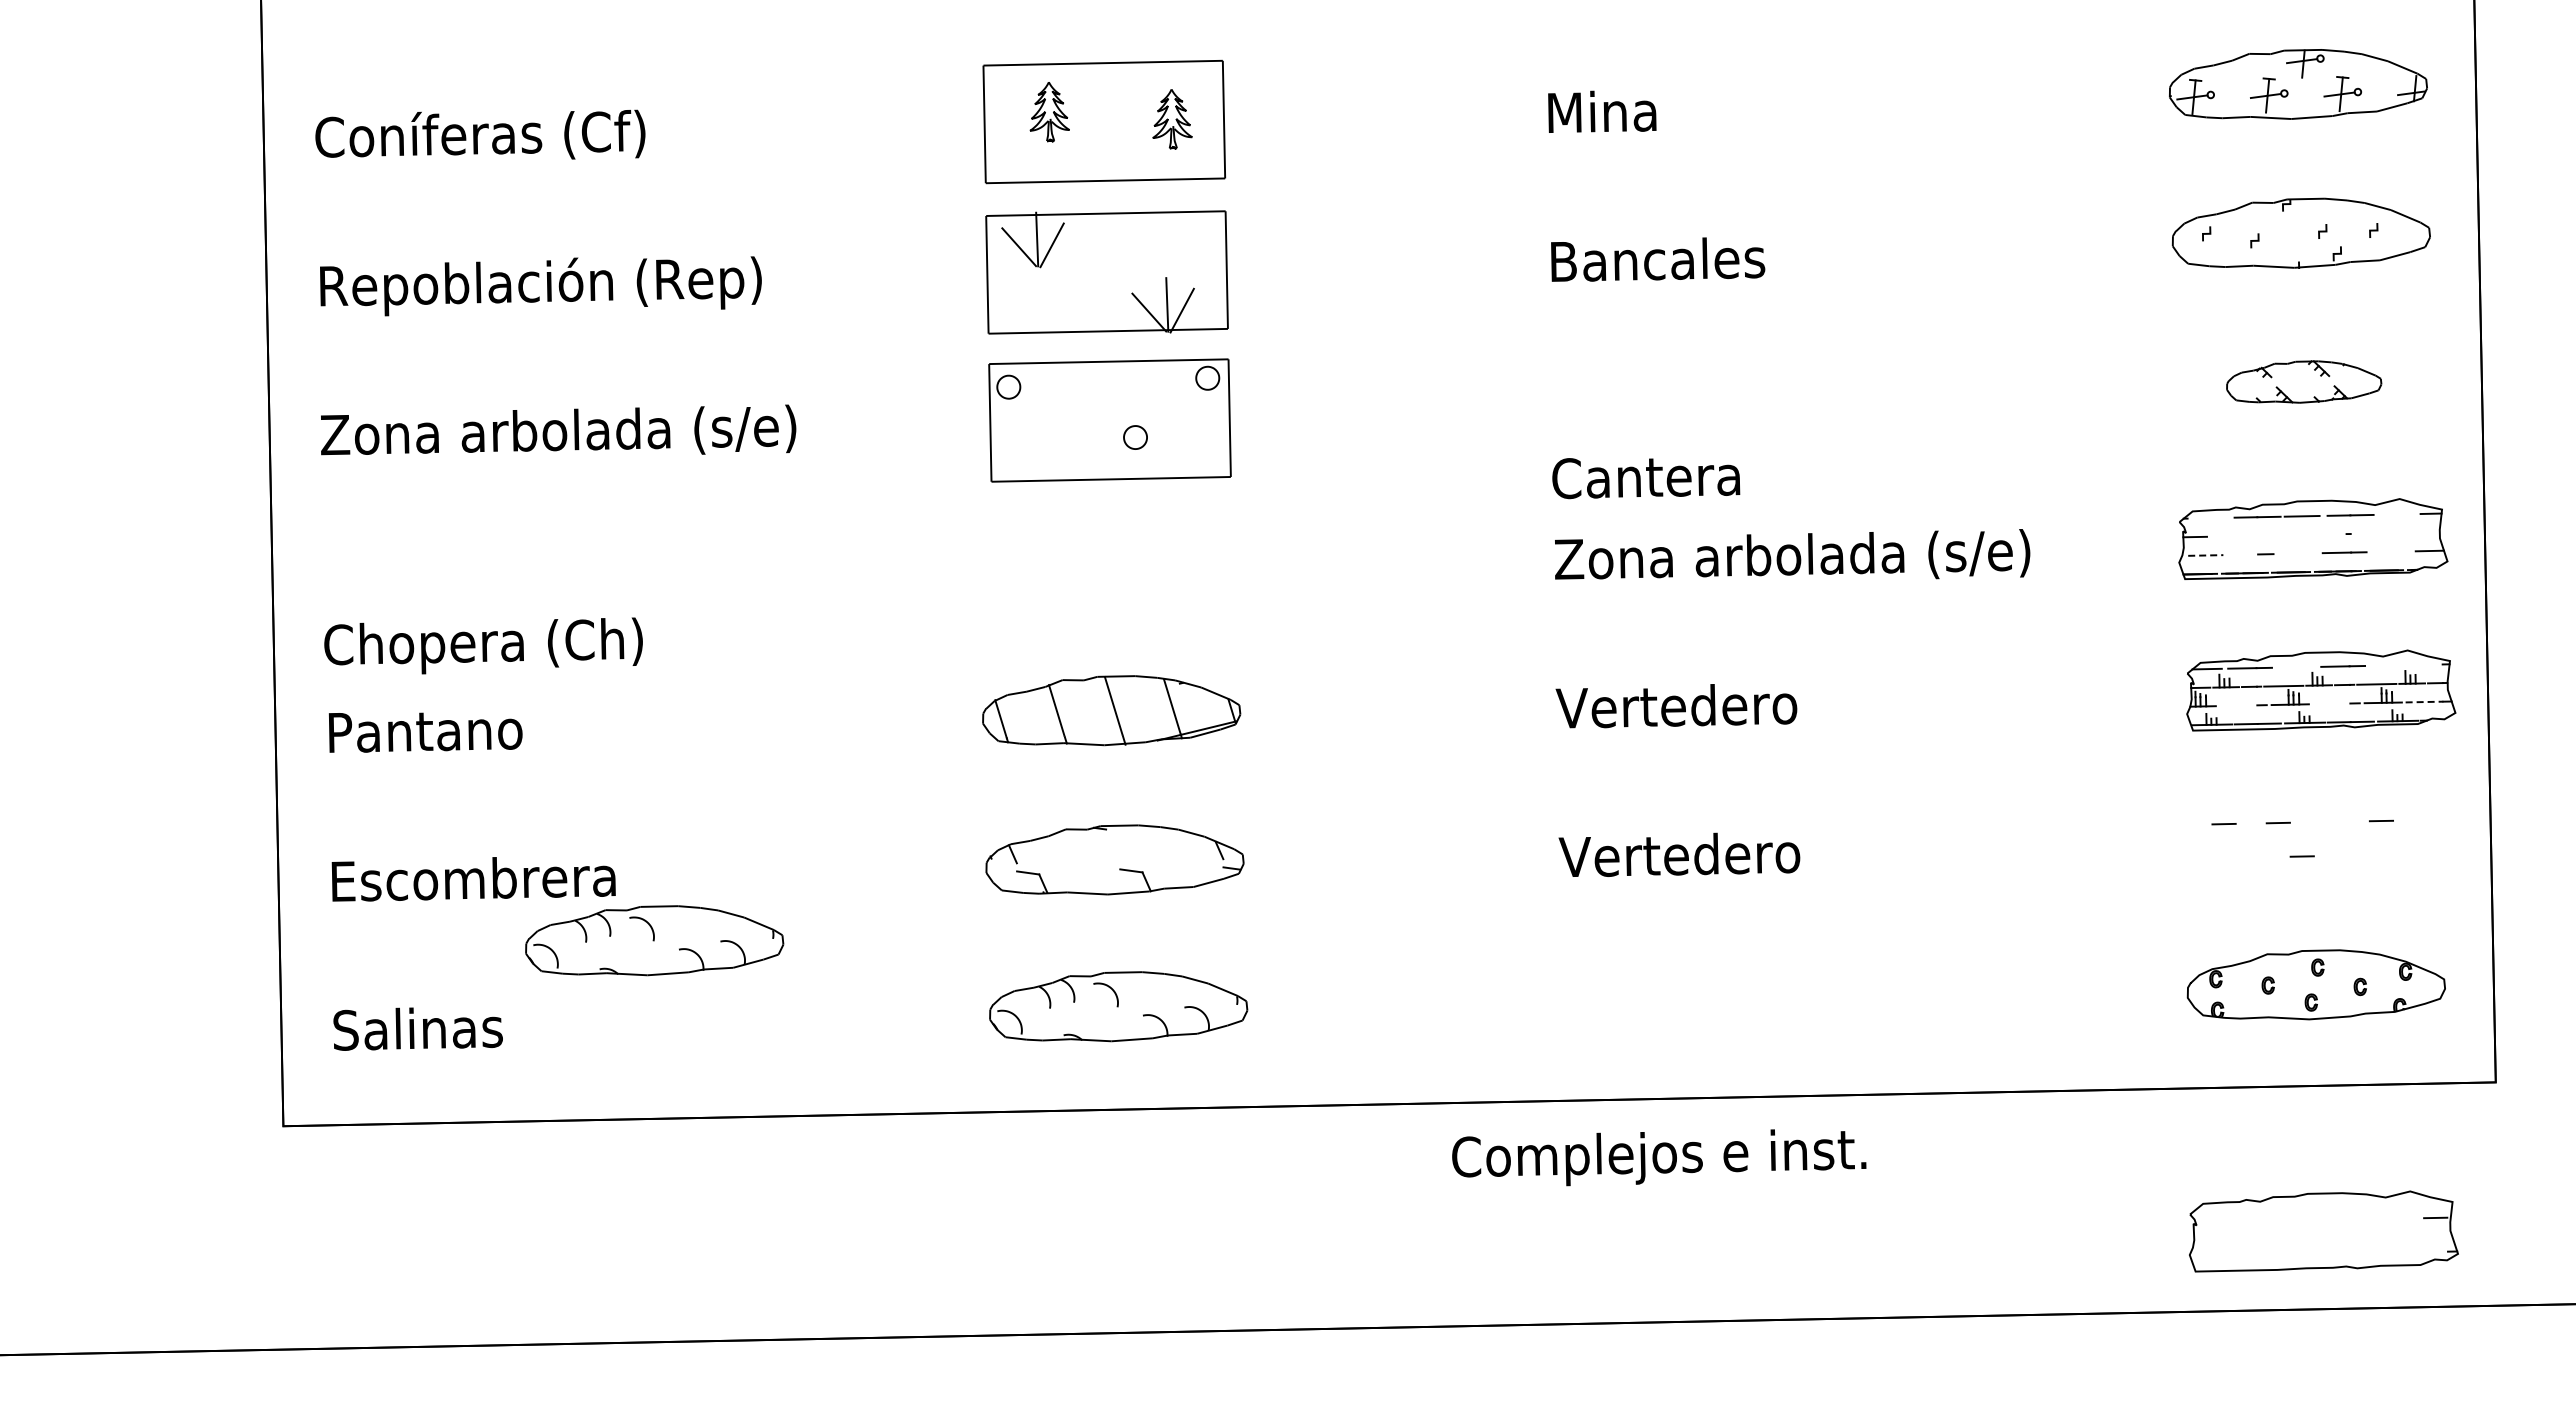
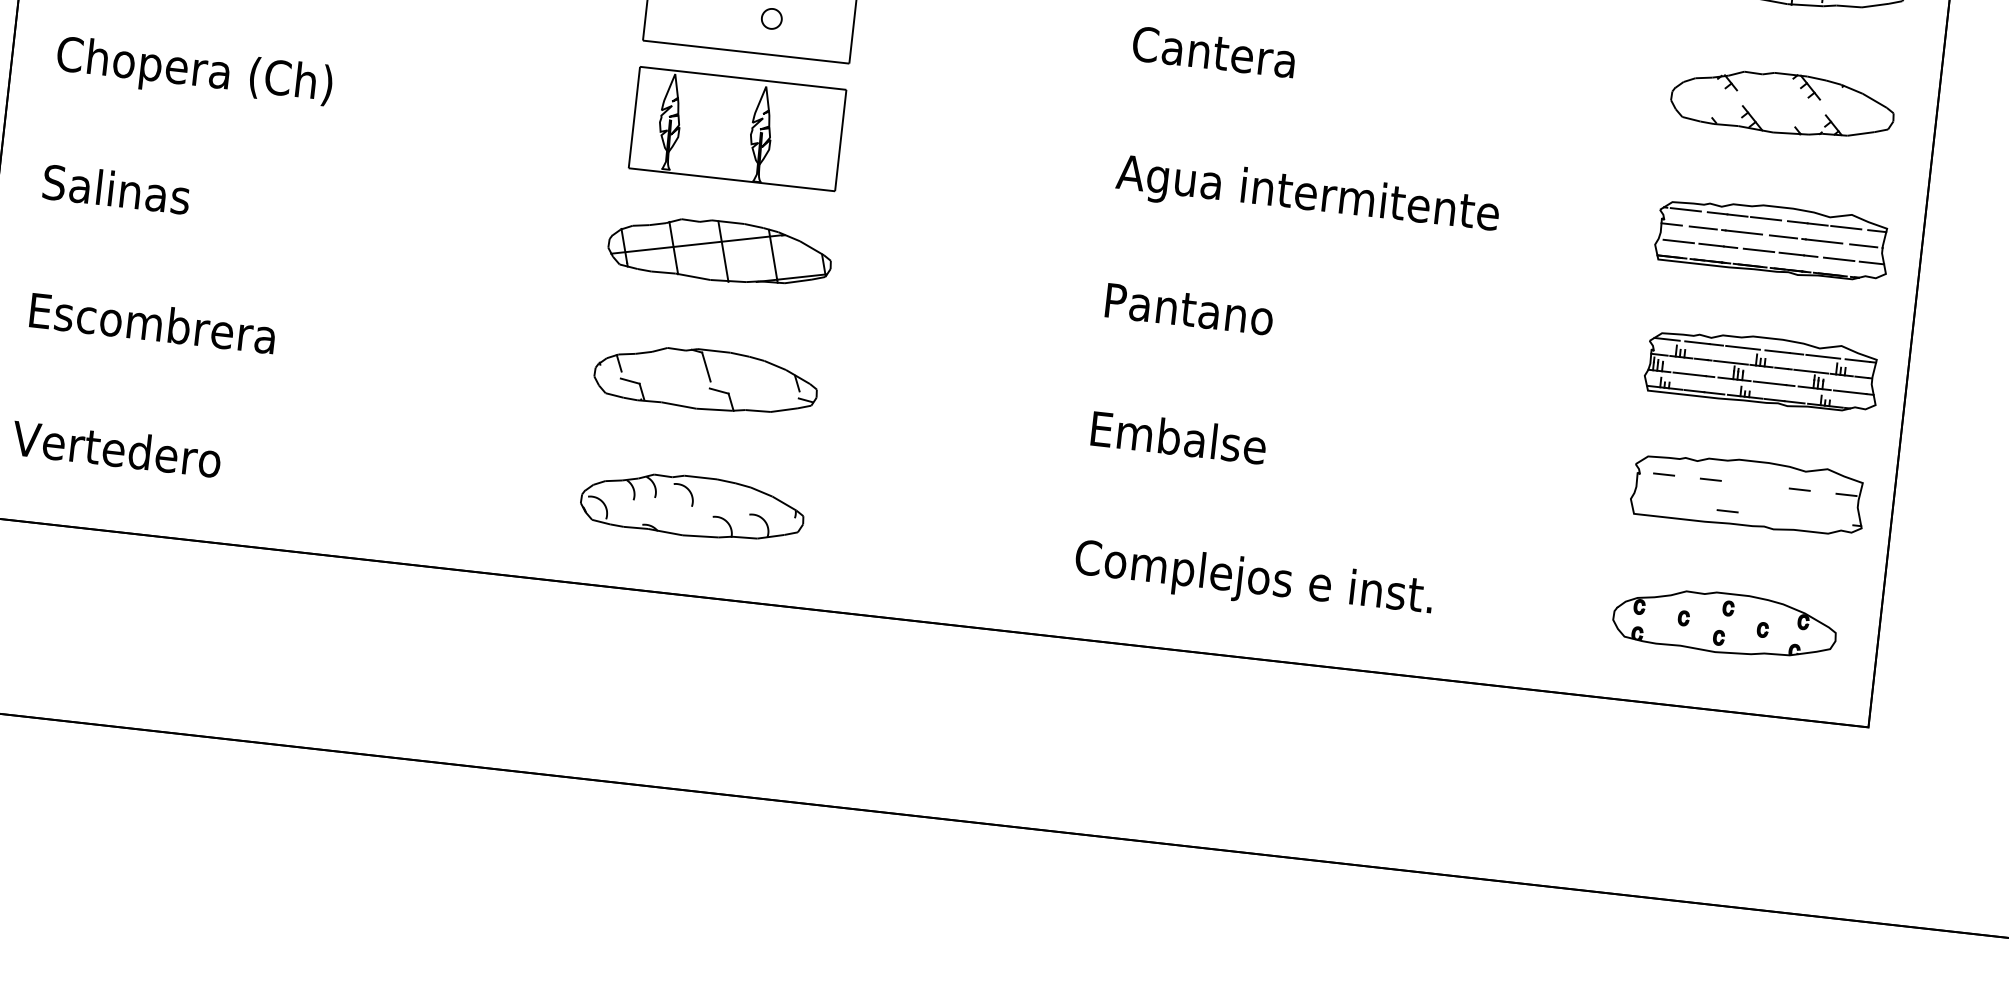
part: (2303, 381) -> (1782, 102), size x1.67
text: (1646, 478) -> (1214, 53), moved
line: (2394, 514) -> (1845, 227), added
line: (2208, 517) -> (1685, 209), added
line: (2417, 532) -> (1863, 245), added
line: (2371, 533) -> (1823, 241), added
line: (2324, 534) -> (1783, 236), added
line: (2257, 535) -> (1725, 230), added
line: (2391, 551) -> (1838, 259), added
line: (2298, 553) -> (1758, 250), added
line: (2243, 554) -> (1711, 244), added
line: (2205, 555) -> (1678, 241), dashed -> solid
text: (1791, 559) -> (1322, 198), Zona arbolada (s/e) -> Agua intermitente
part: (1112, 568) -> (737, 128), added
text: (483, 645) -> (194, 71), moved
line: (2428, 664) -> (1857, 360), added
line: (2387, 665) -> (1822, 356), added
line: (2294, 666) -> (1742, 346), added
line: (2424, 702) -> (1850, 392), dashed -> solid
line: (2331, 703) -> (1770, 382), added
line: (2238, 705) -> (1689, 374), added
line: (1083, 706) -> (696, 244), added
text: (1676, 706) -> (1206, 311), Vertedero -> Pantano
text: (424, 731) -> (127, 191), Pantano -> Salinas
line: (1113, 845) -> (706, 367), added
text: (1679, 854) -> (1192, 439), Vertedero -> Embalse
part: (654, 940) -> (301, 396), removed
text: (451, 1028) -> (116, 449), Salinas -> Vertedero
text: (1659, 1157) -> (1254, 580), moved
part: (2323, 1231) -> (1748, 493), moved

